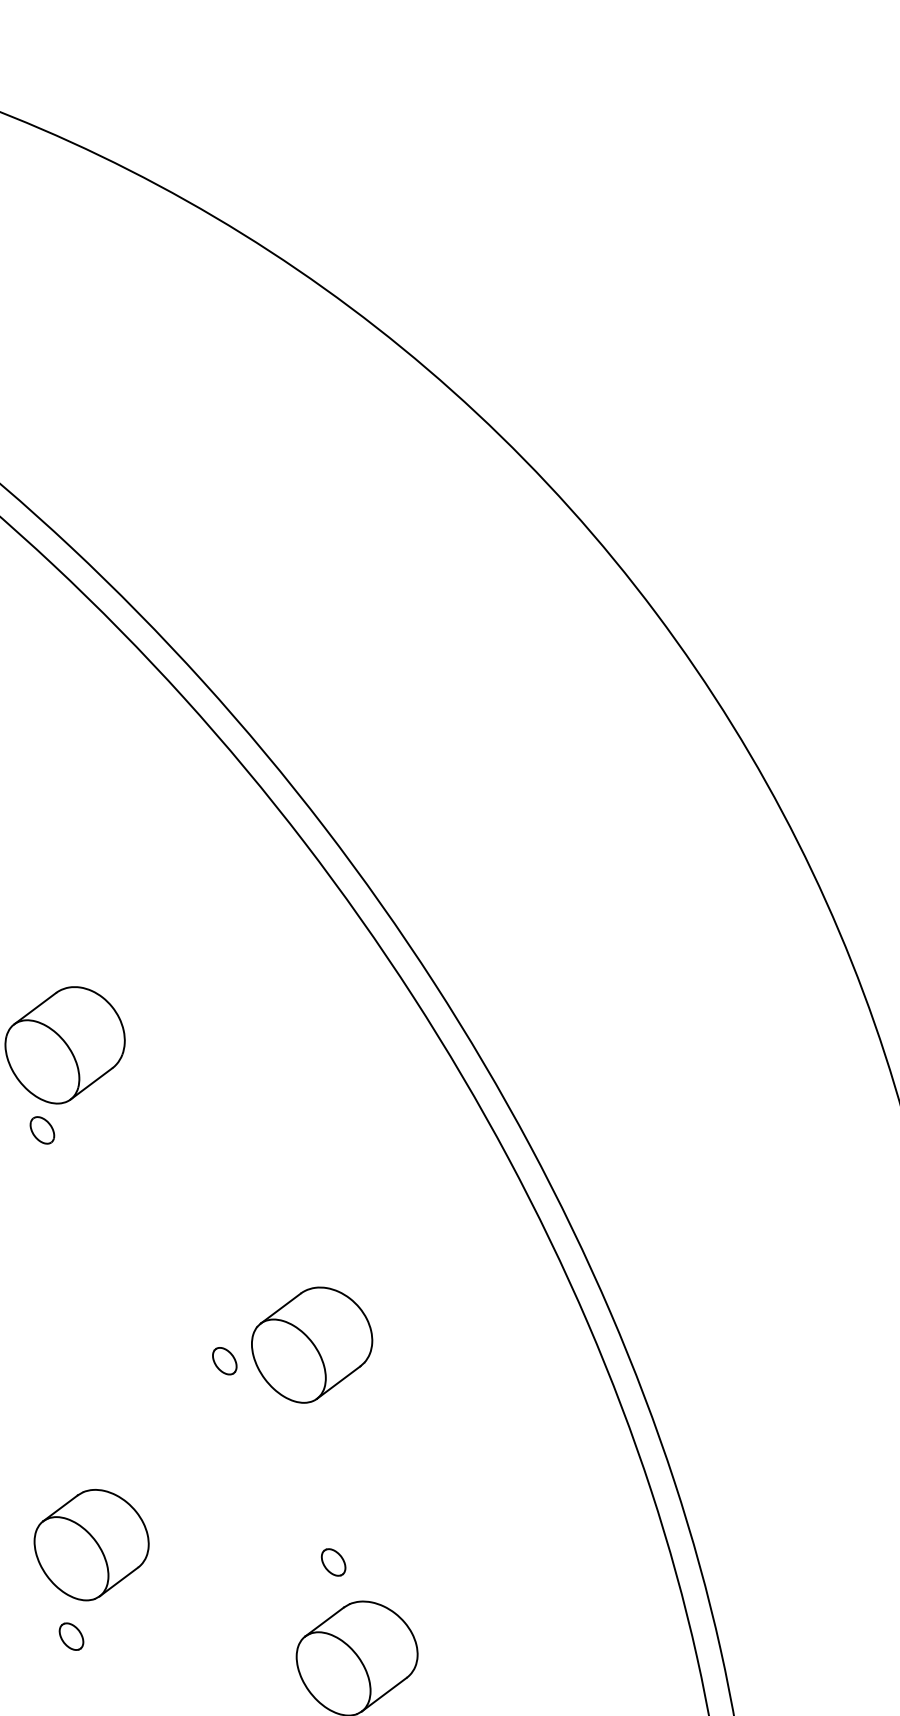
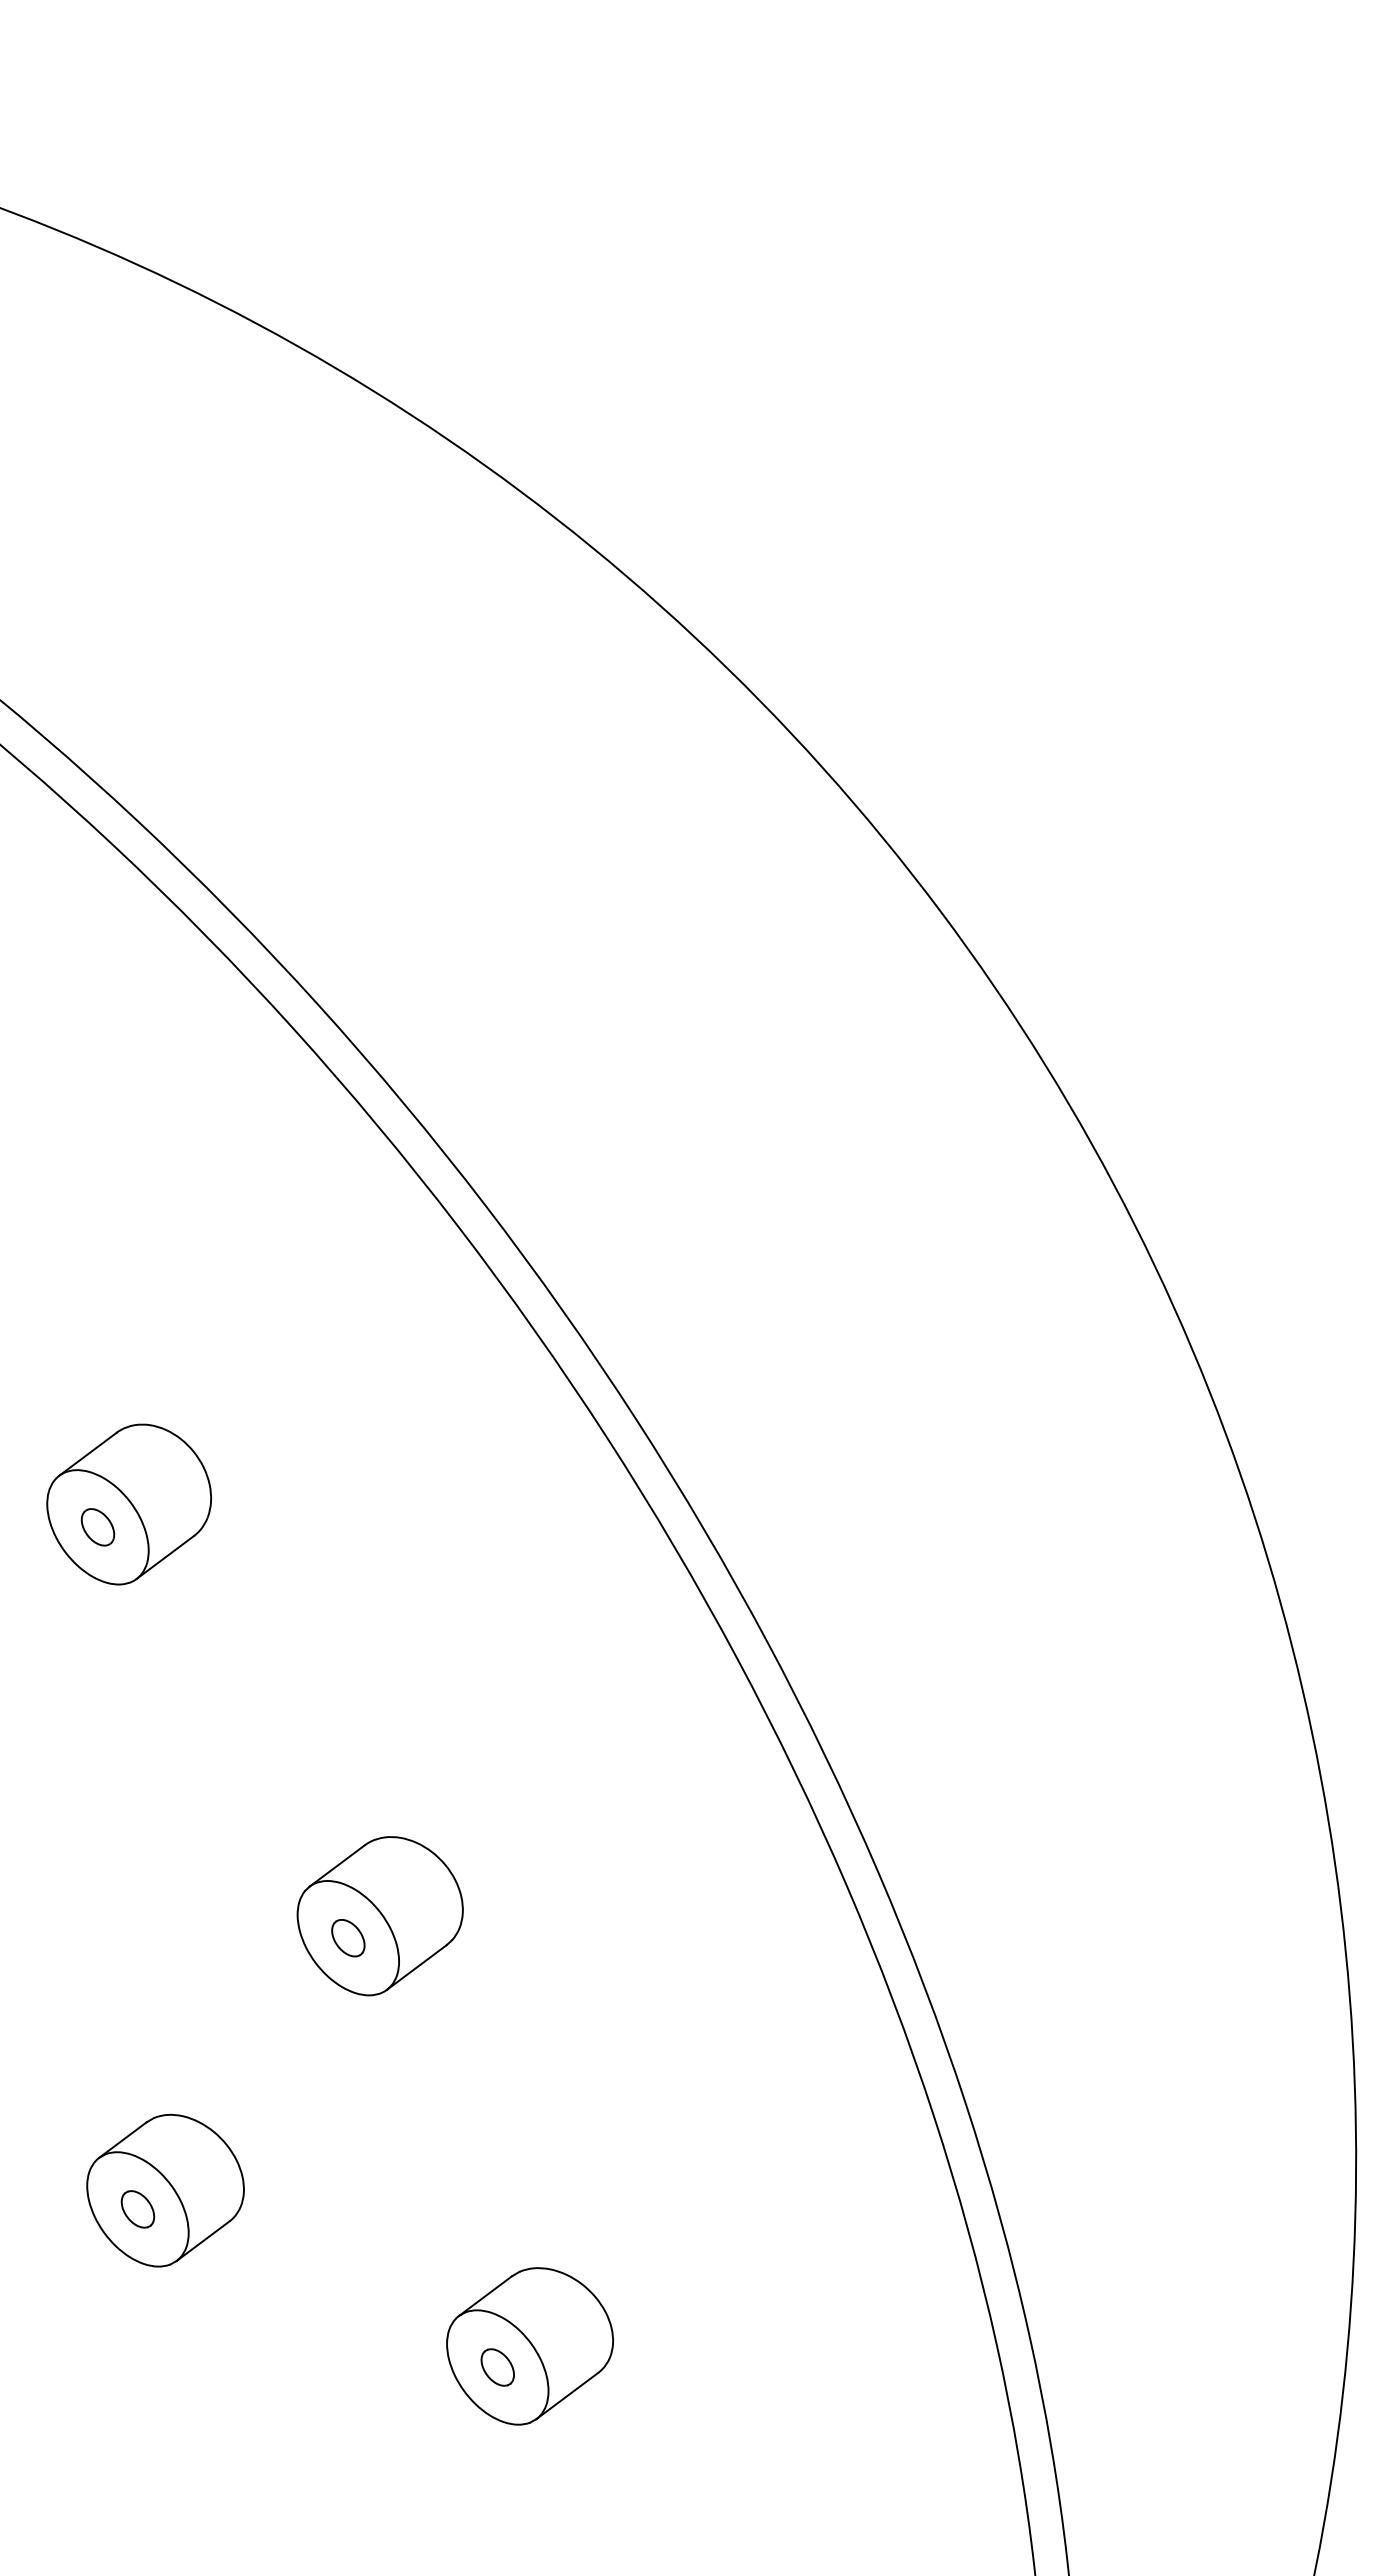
part: (42, 1130) -> (97, 1527), moved
part: (311, 1345) -> (379, 1916), moved
part: (333, 1562) -> (497, 2367), moved
part: (71, 1636) -> (137, 2209), moved

